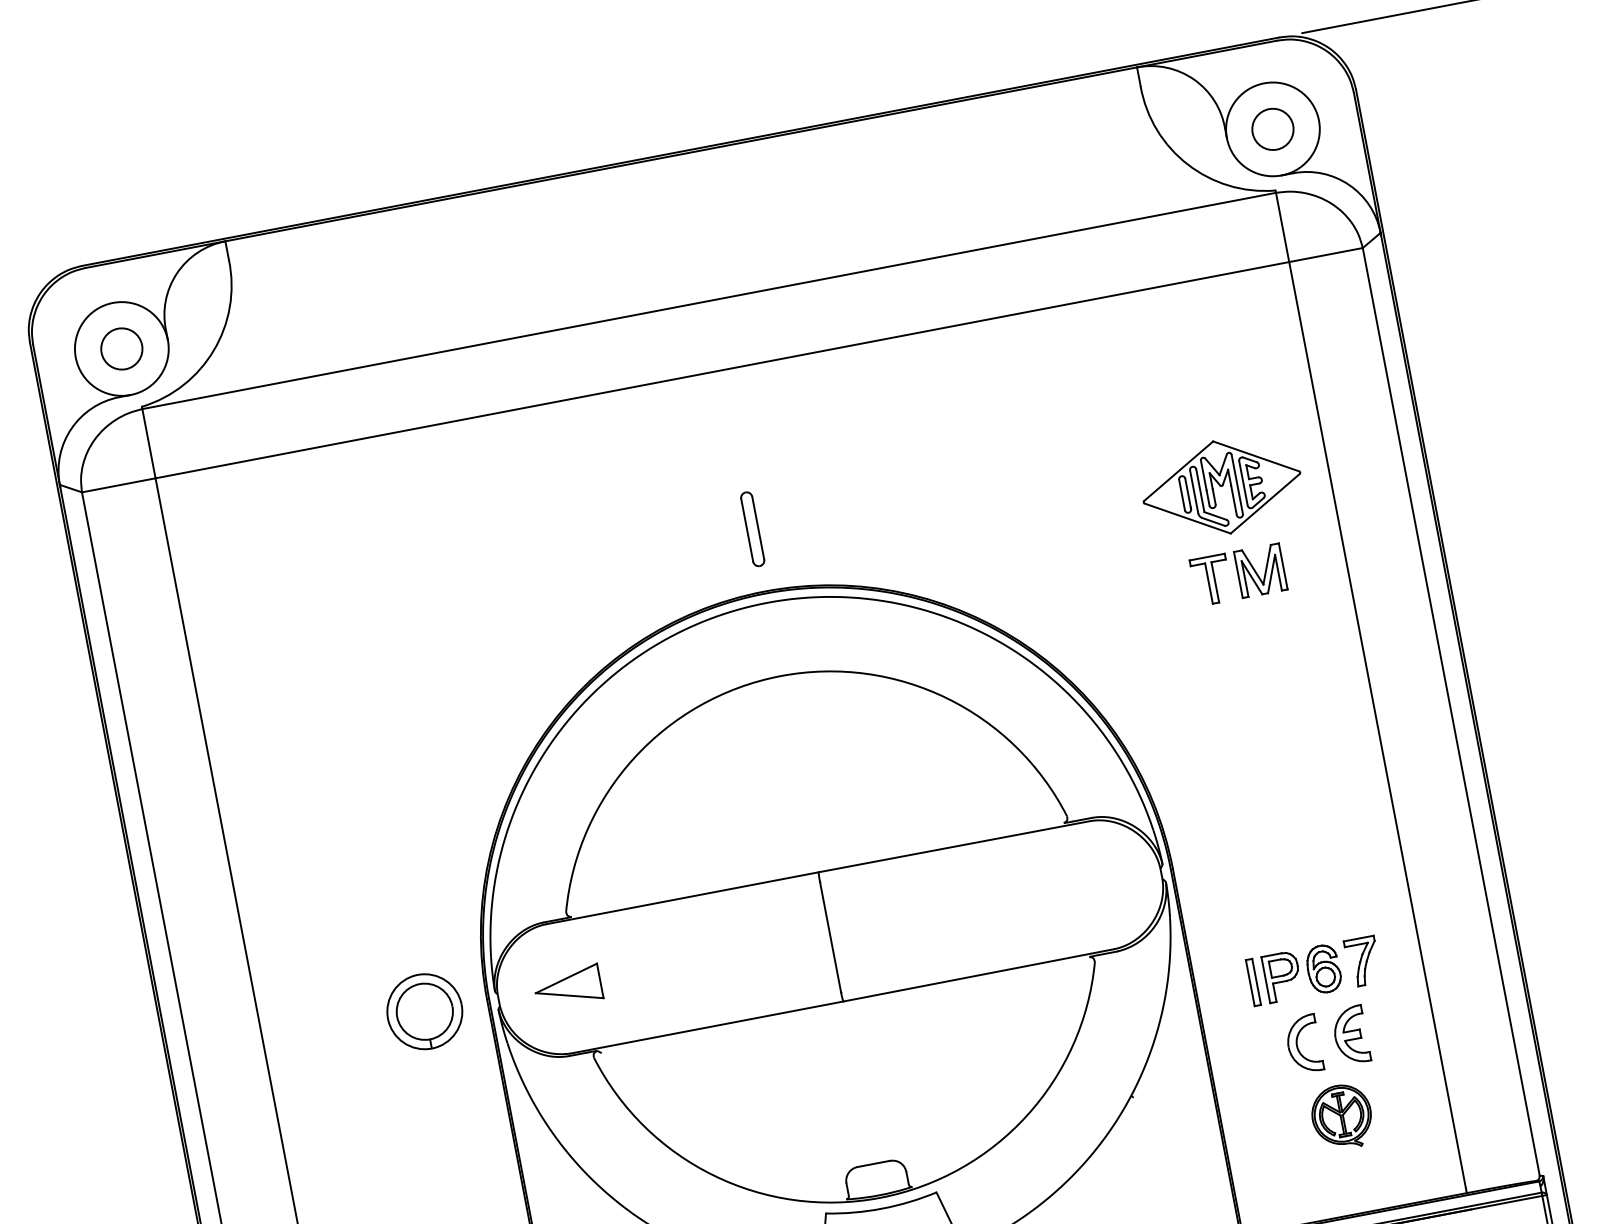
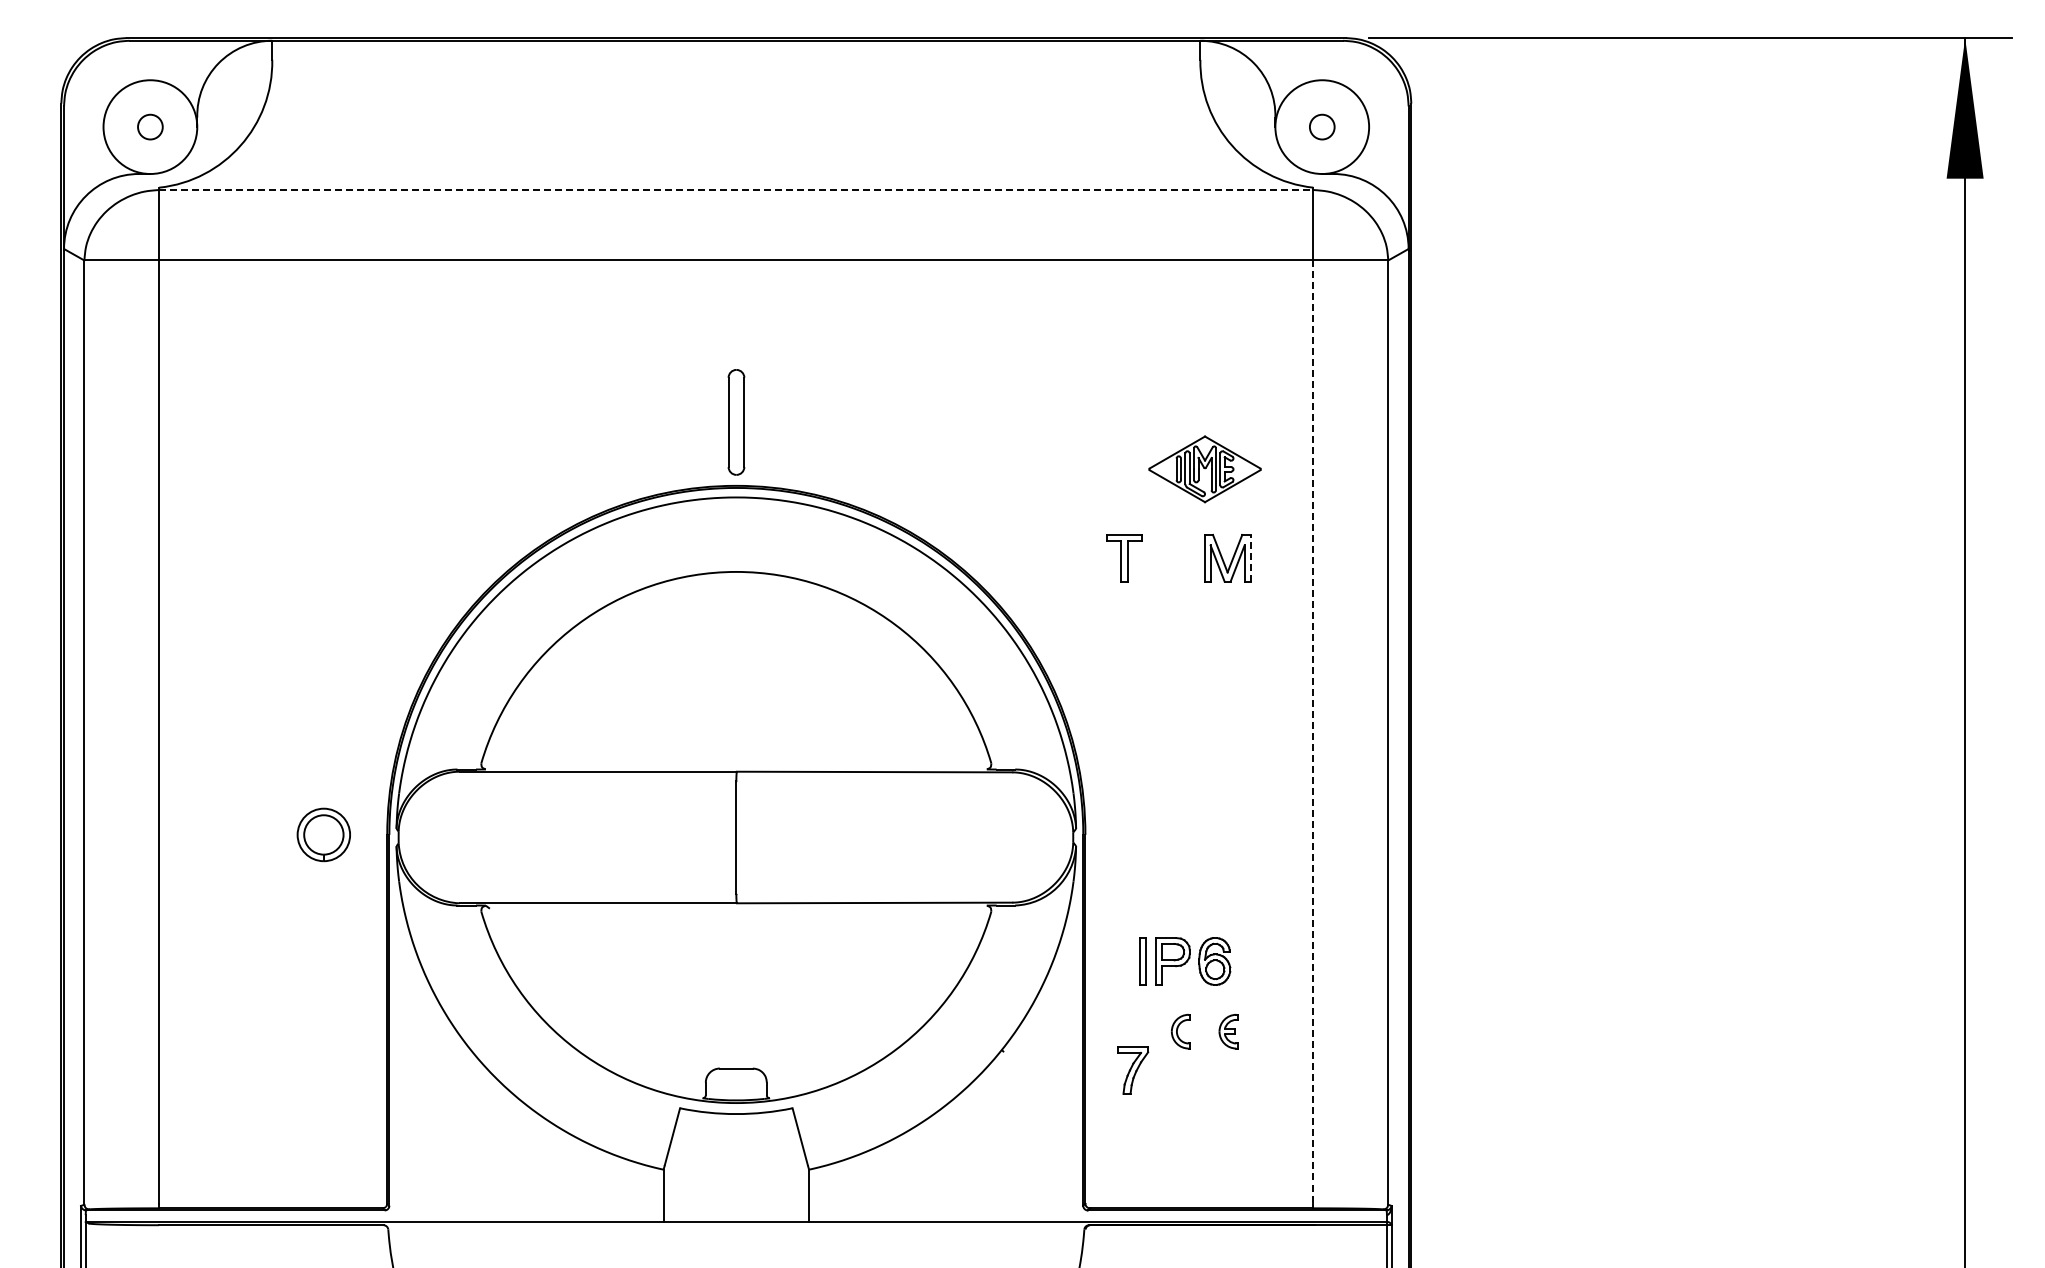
circle: (1272, 128) -> (1321, 126), size x0.6
line: (709, 301) -> (736, 190), solid -> dashed
circle: (121, 348) -> (150, 126), size x0.6
part: (1221, 487) -> (1204, 469), size x0.7
part: (751, 529) -> (735, 422), size x1.4
line: (1283, 565) -> (1250, 557), solid -> dashed
part: (1211, 580) -> (1124, 558), moved
line: (1377, 725) -> (1313, 732), solid -> dashed
part: (1363, 961) -> (1133, 1070), moved
part: (567, 987) -> (468, 837), removed
part: (424, 1011) -> (323, 834), size x0.7
part: (1350, 1035) -> (1228, 1031), size x0.6
part: (1303, 1044) -> (1180, 1031), size x0.6
part: (1341, 1117) -> (1204, 1110), removed

